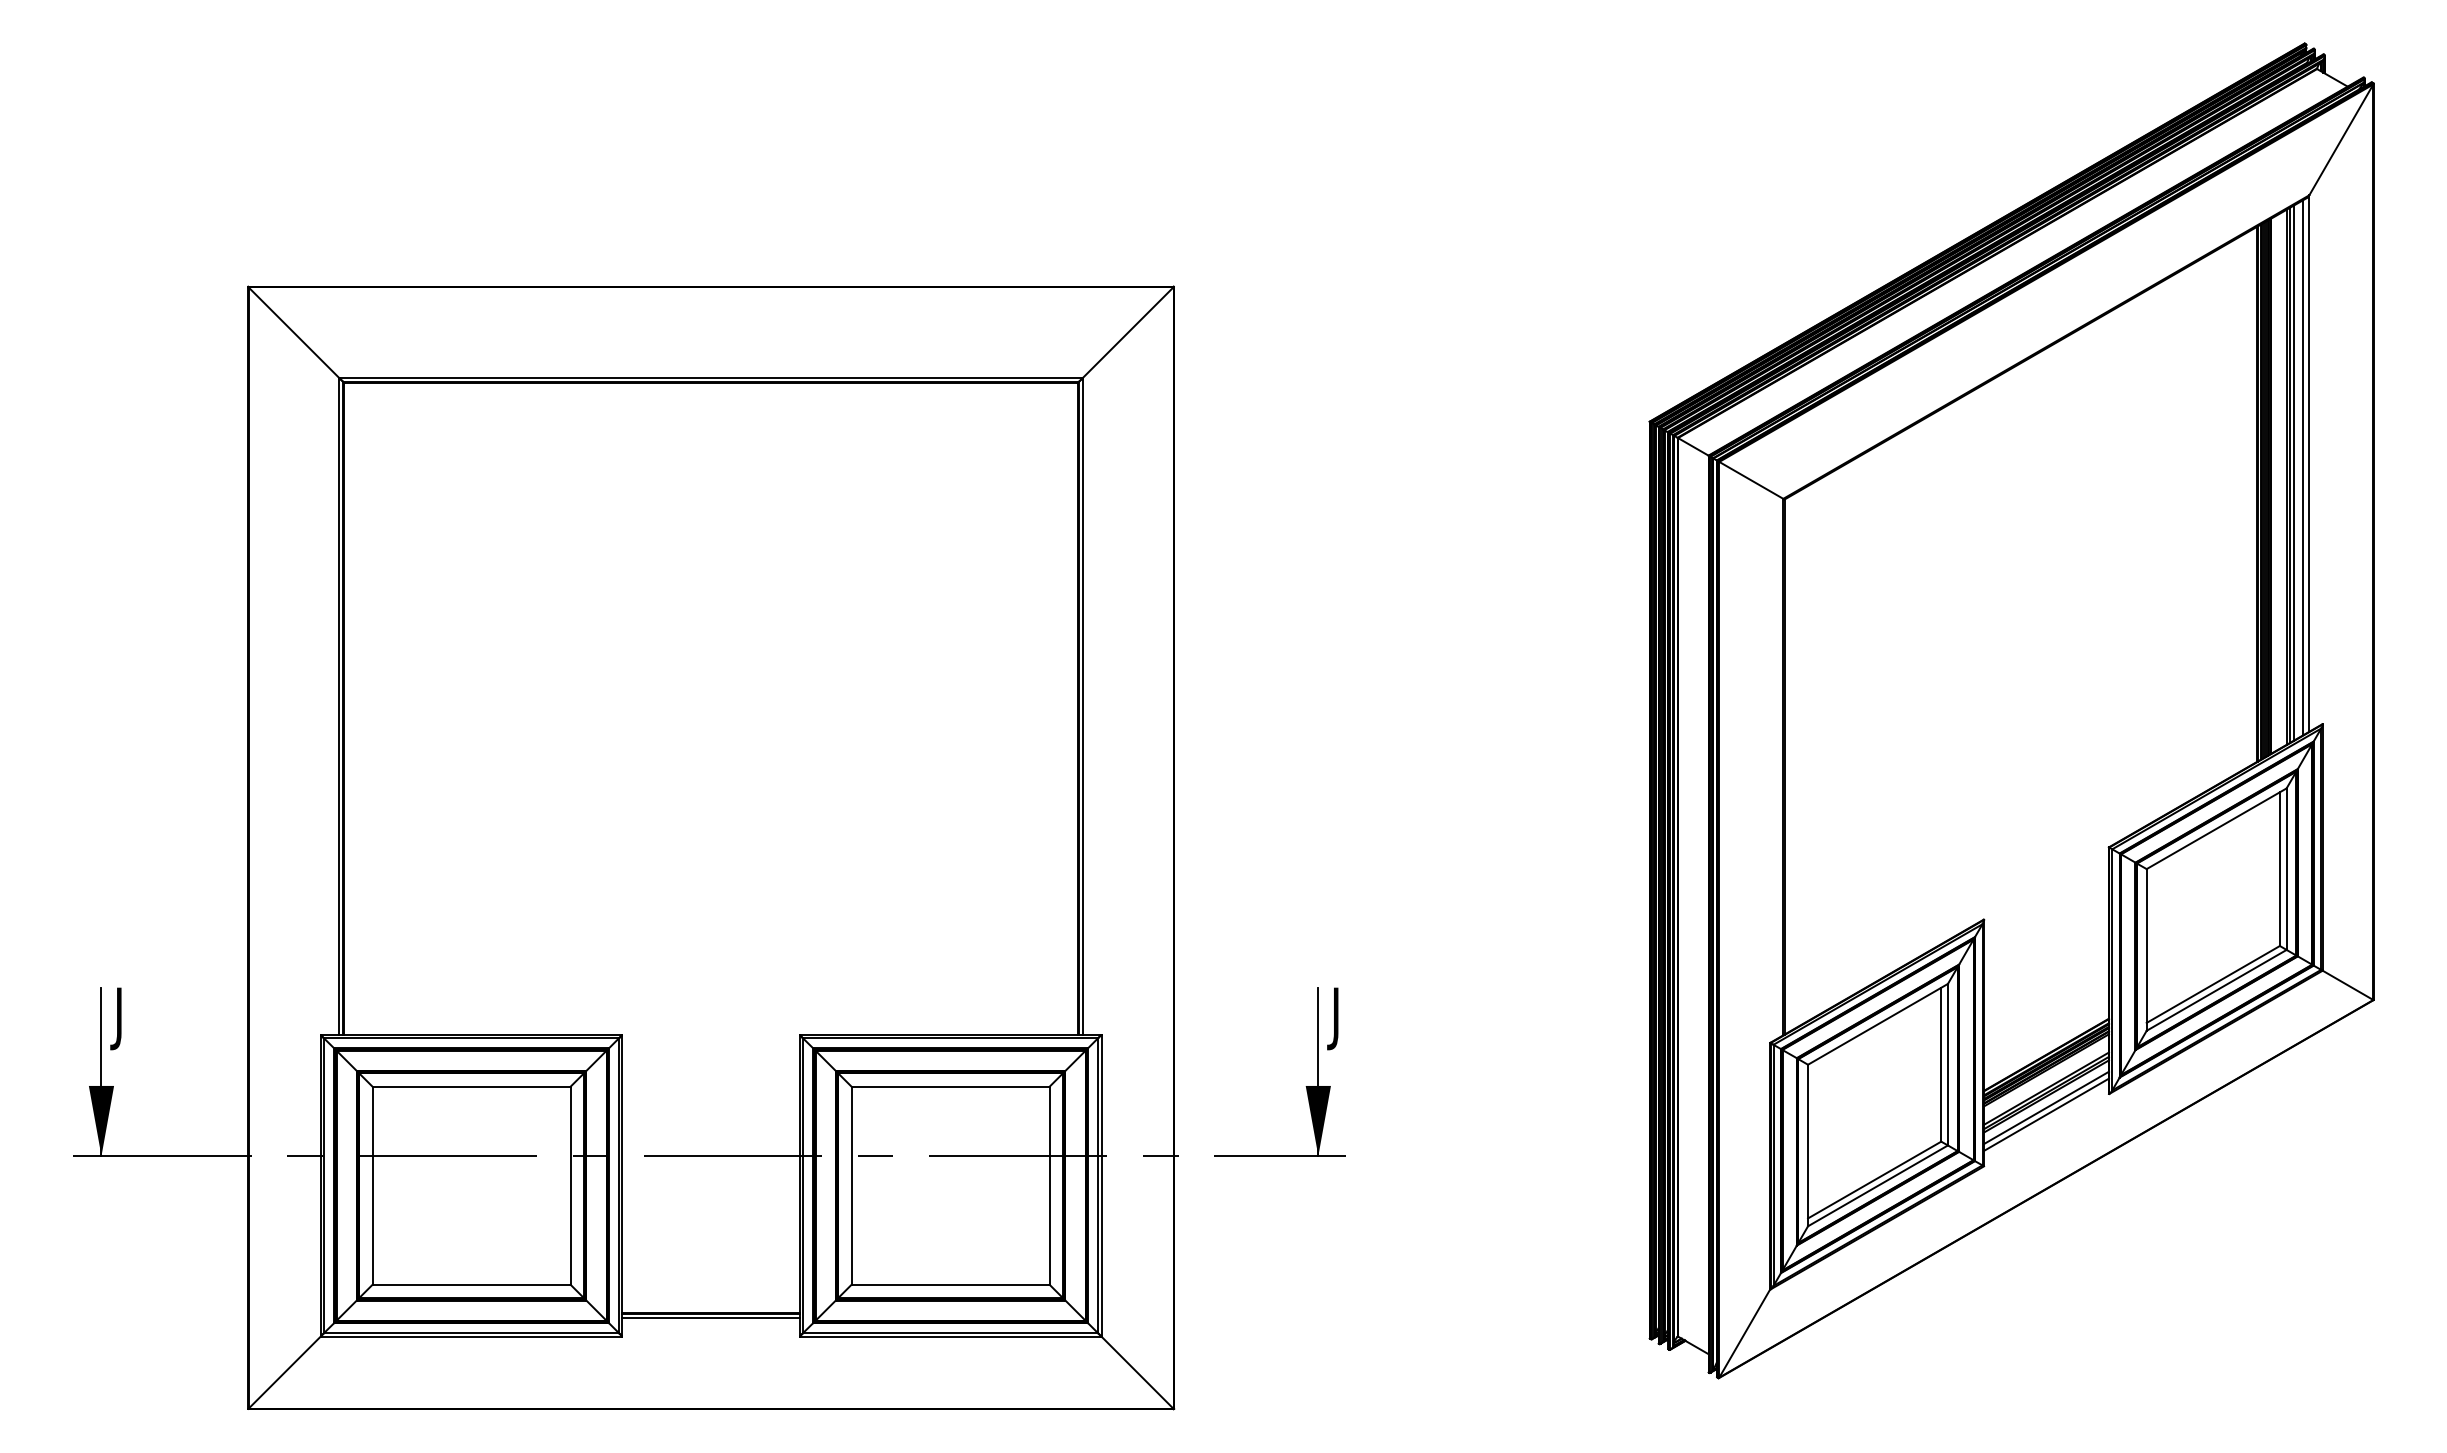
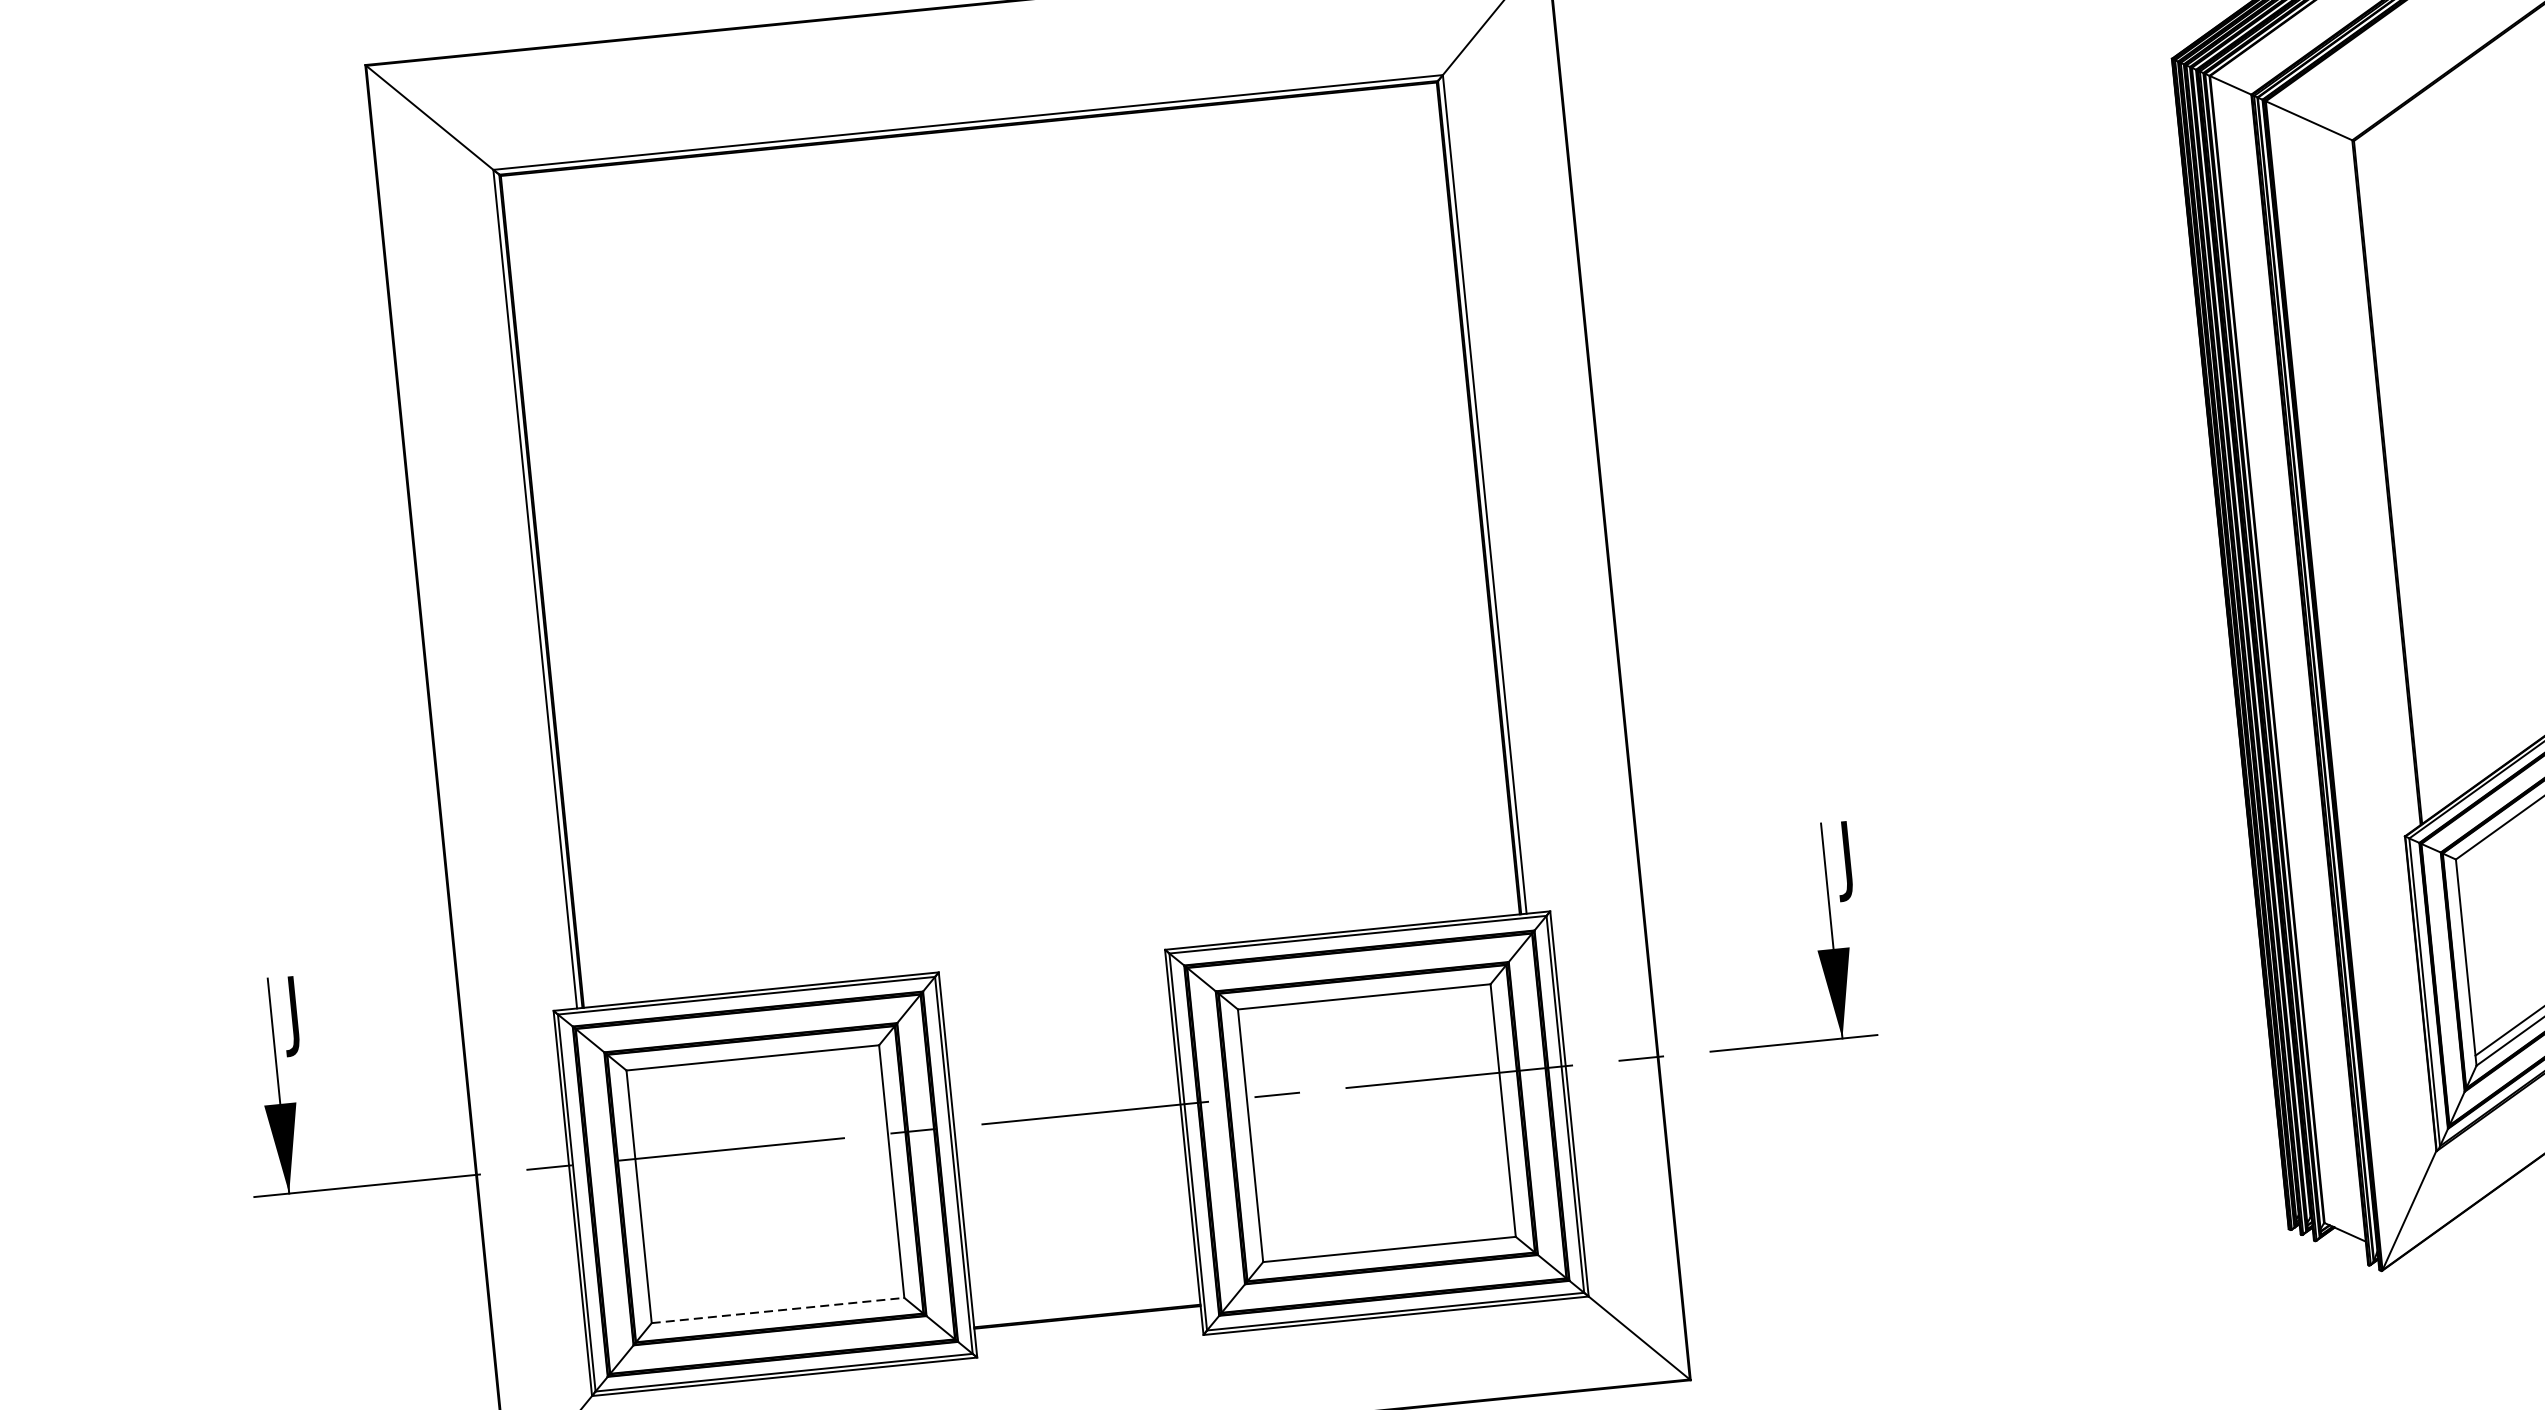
line: (471, 1284) -> (777, 1310), solid -> dashed
line: (710, 1318) -> (1087, 1323), removed

